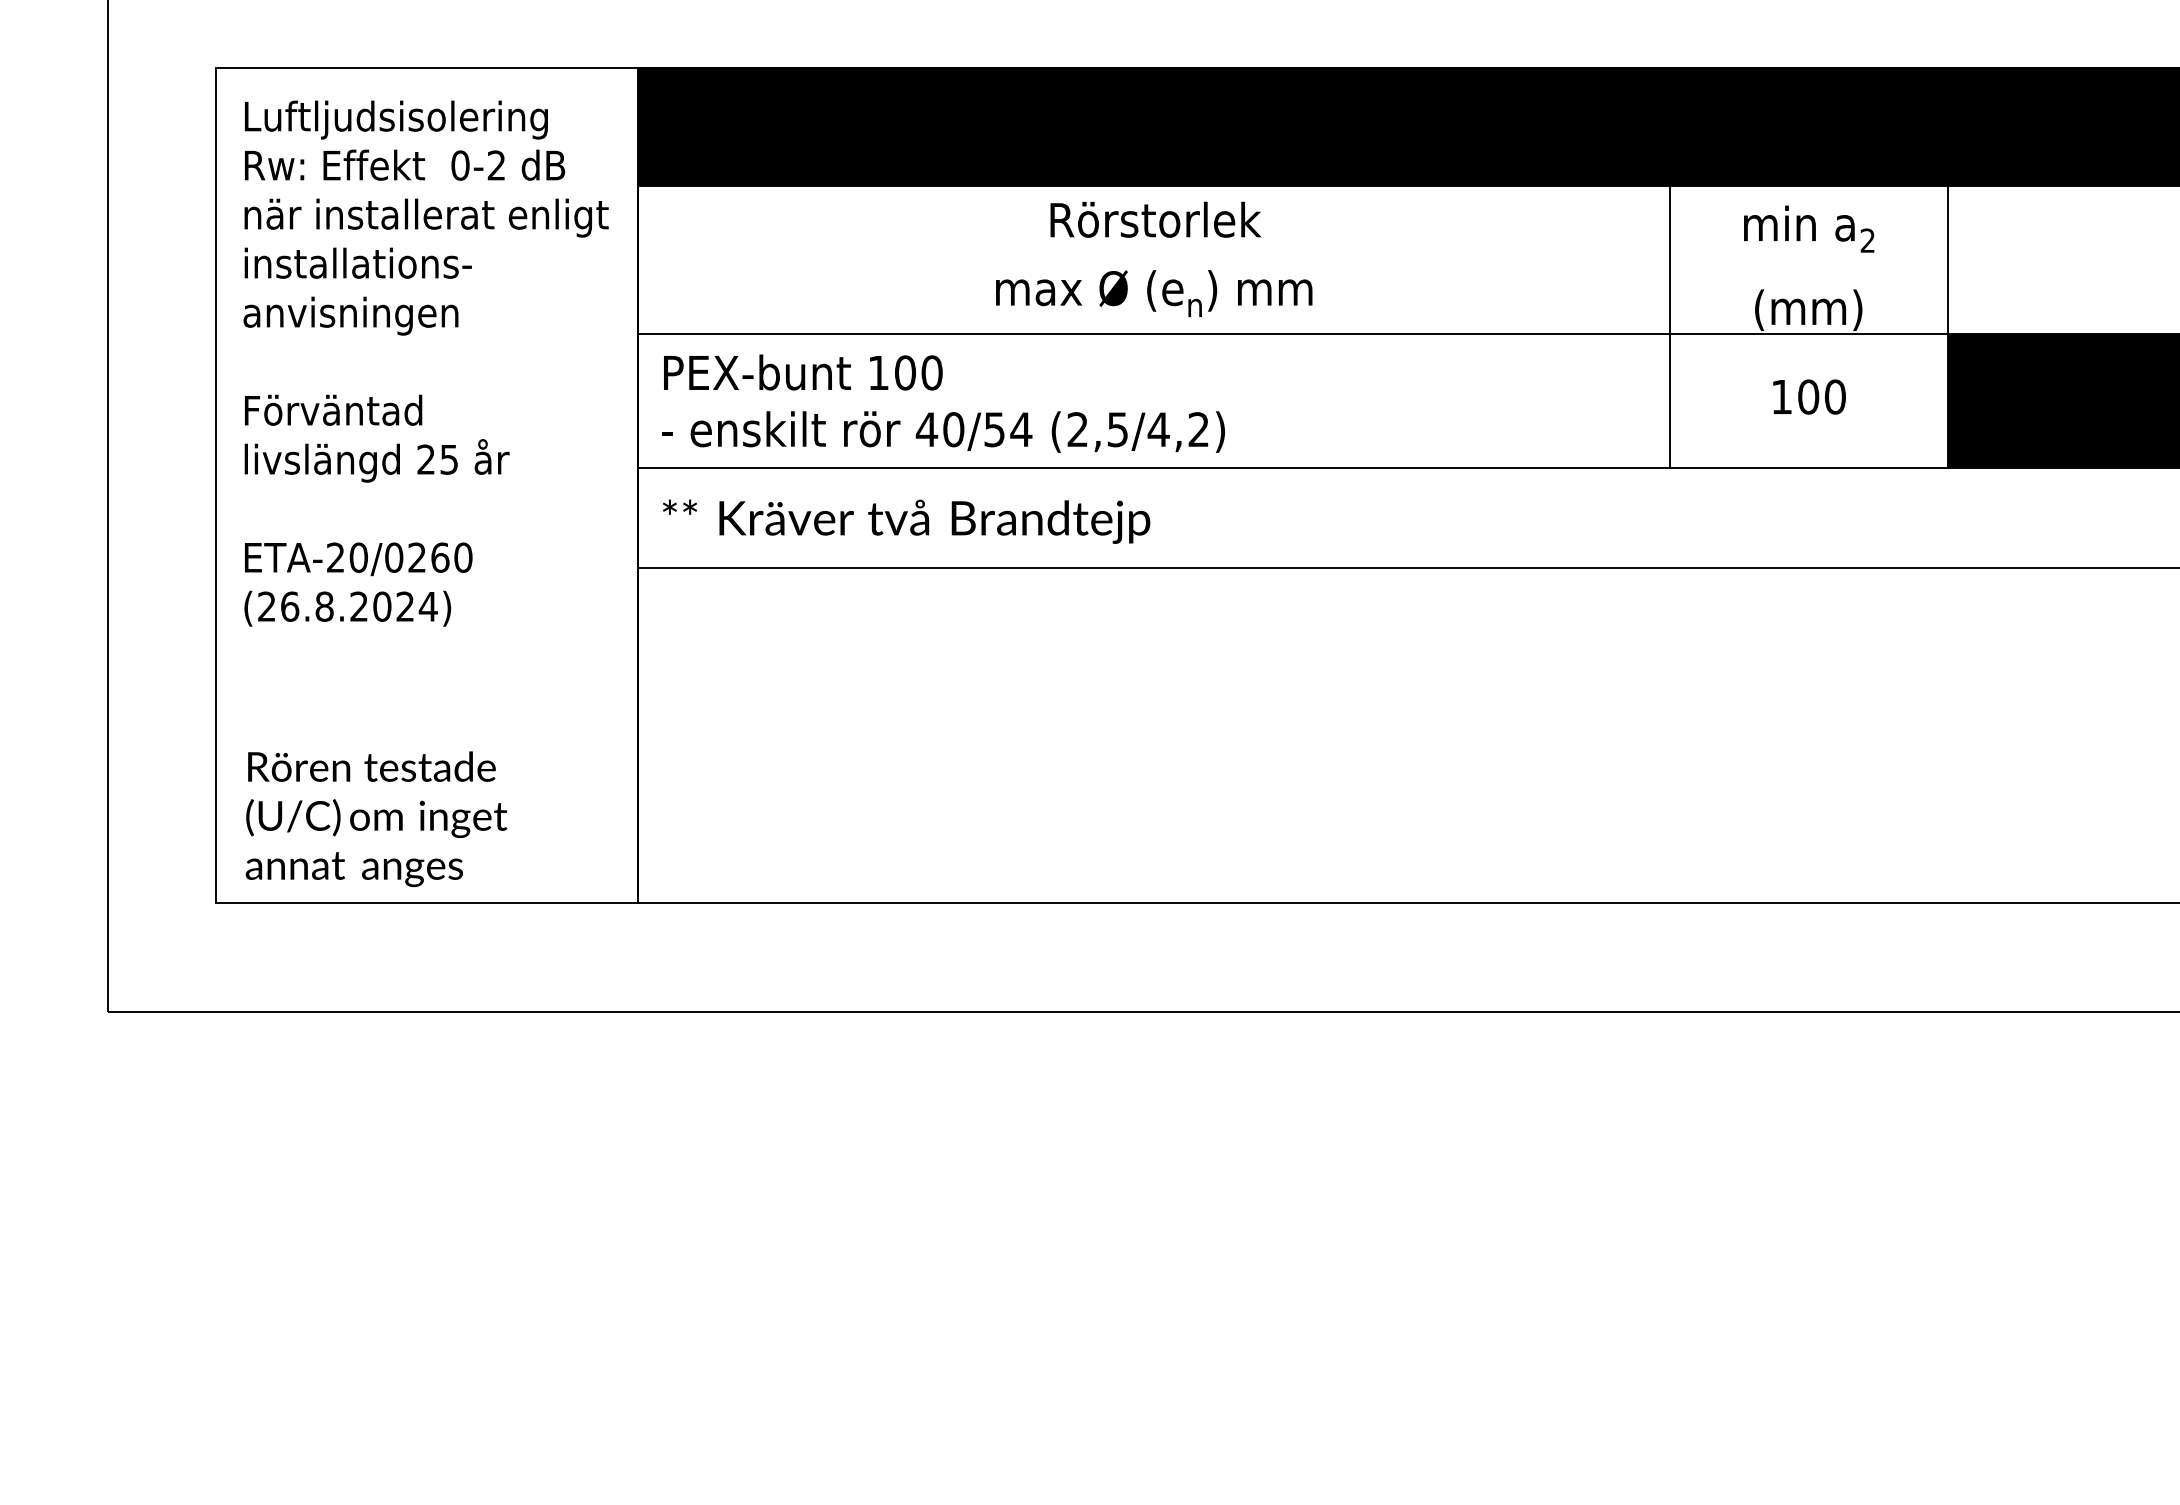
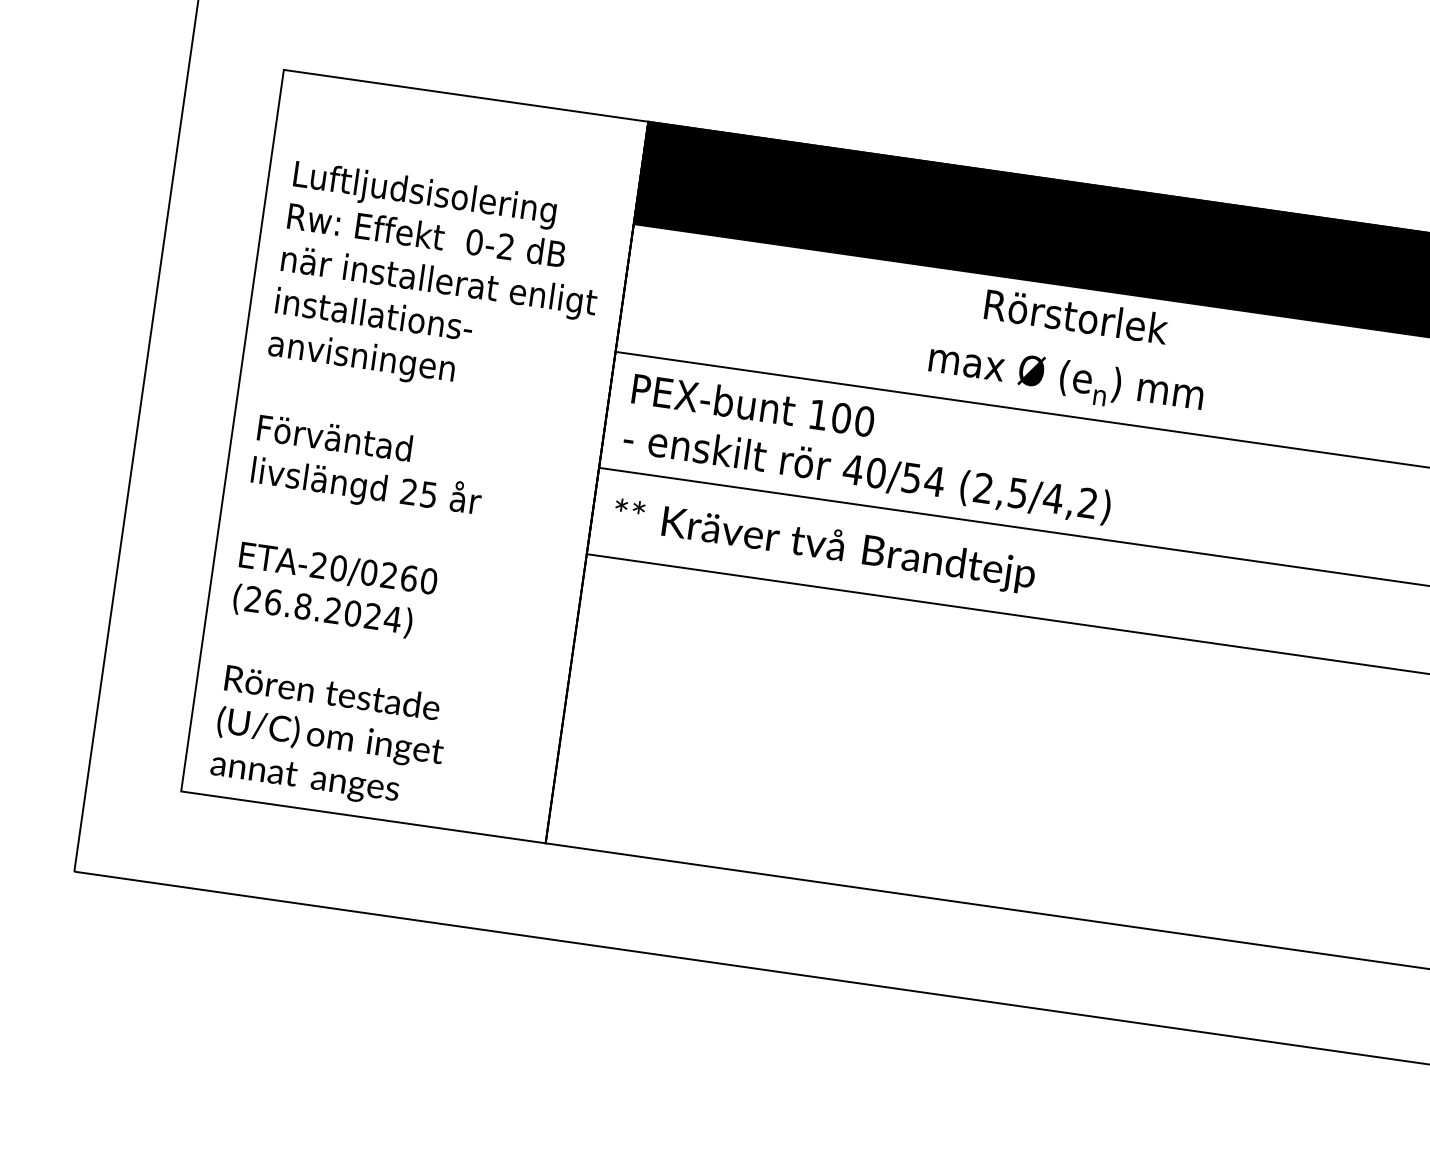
text: (425, 363) -> (420, 408), moved

